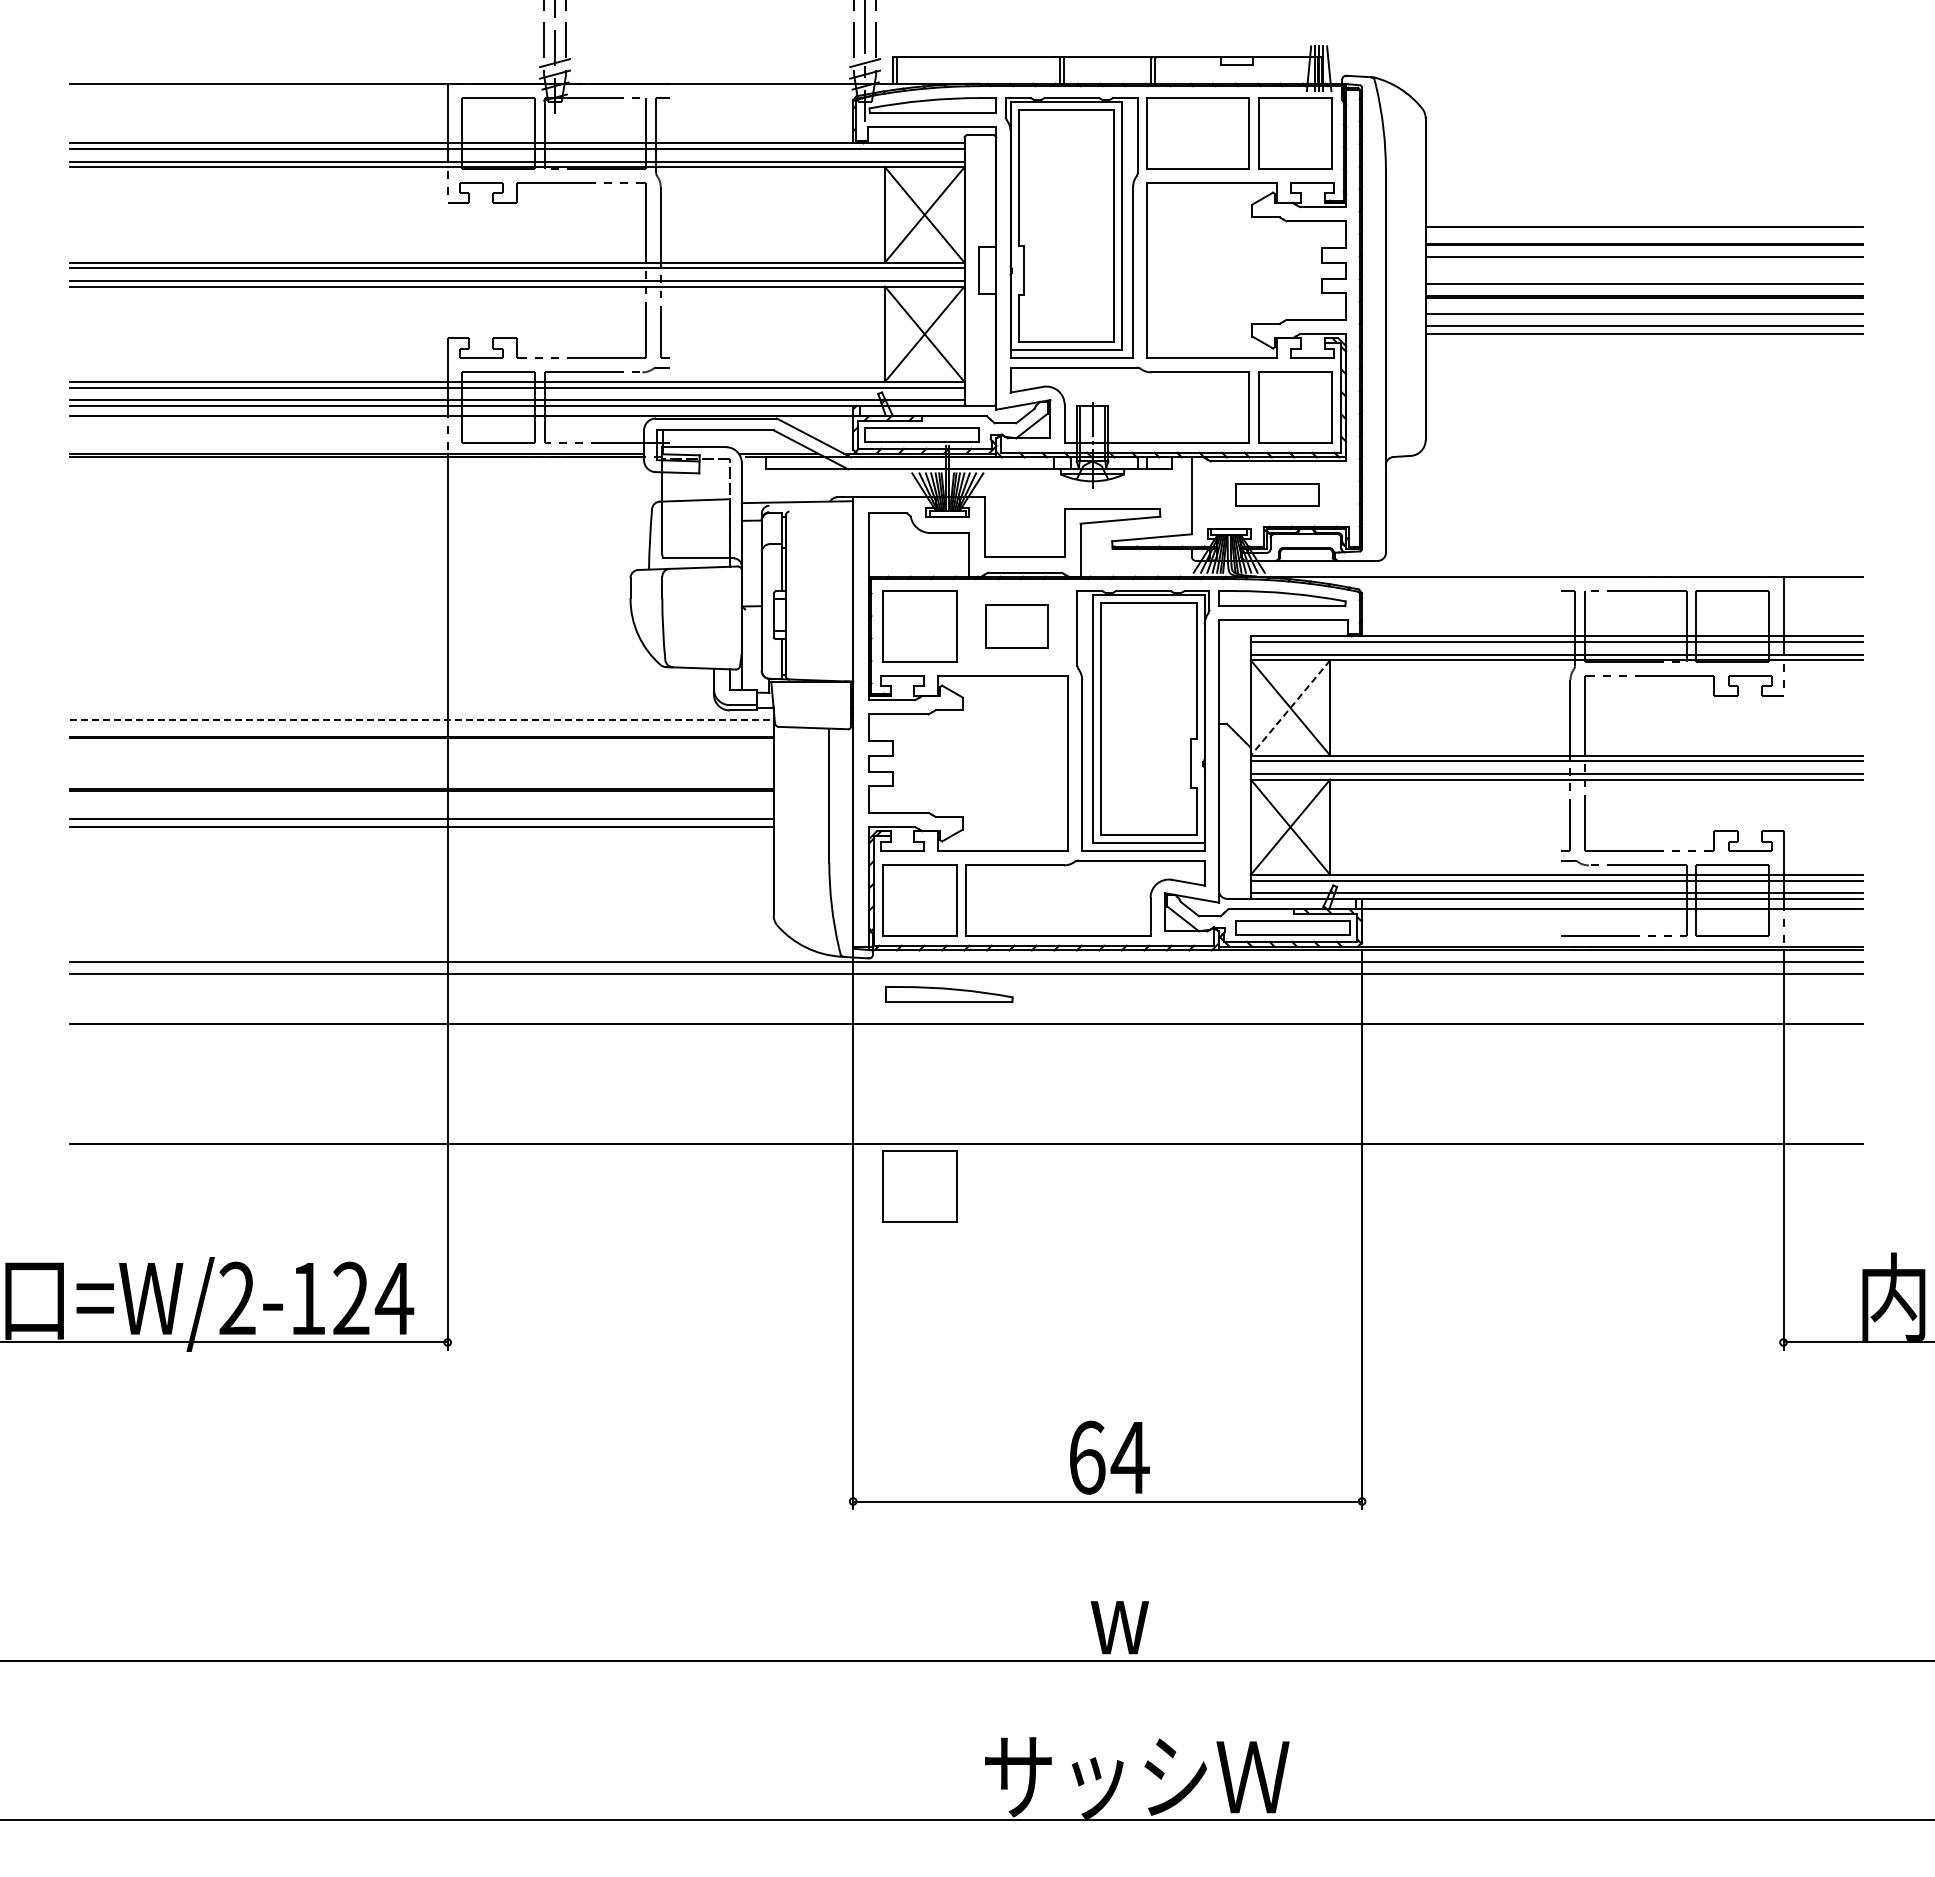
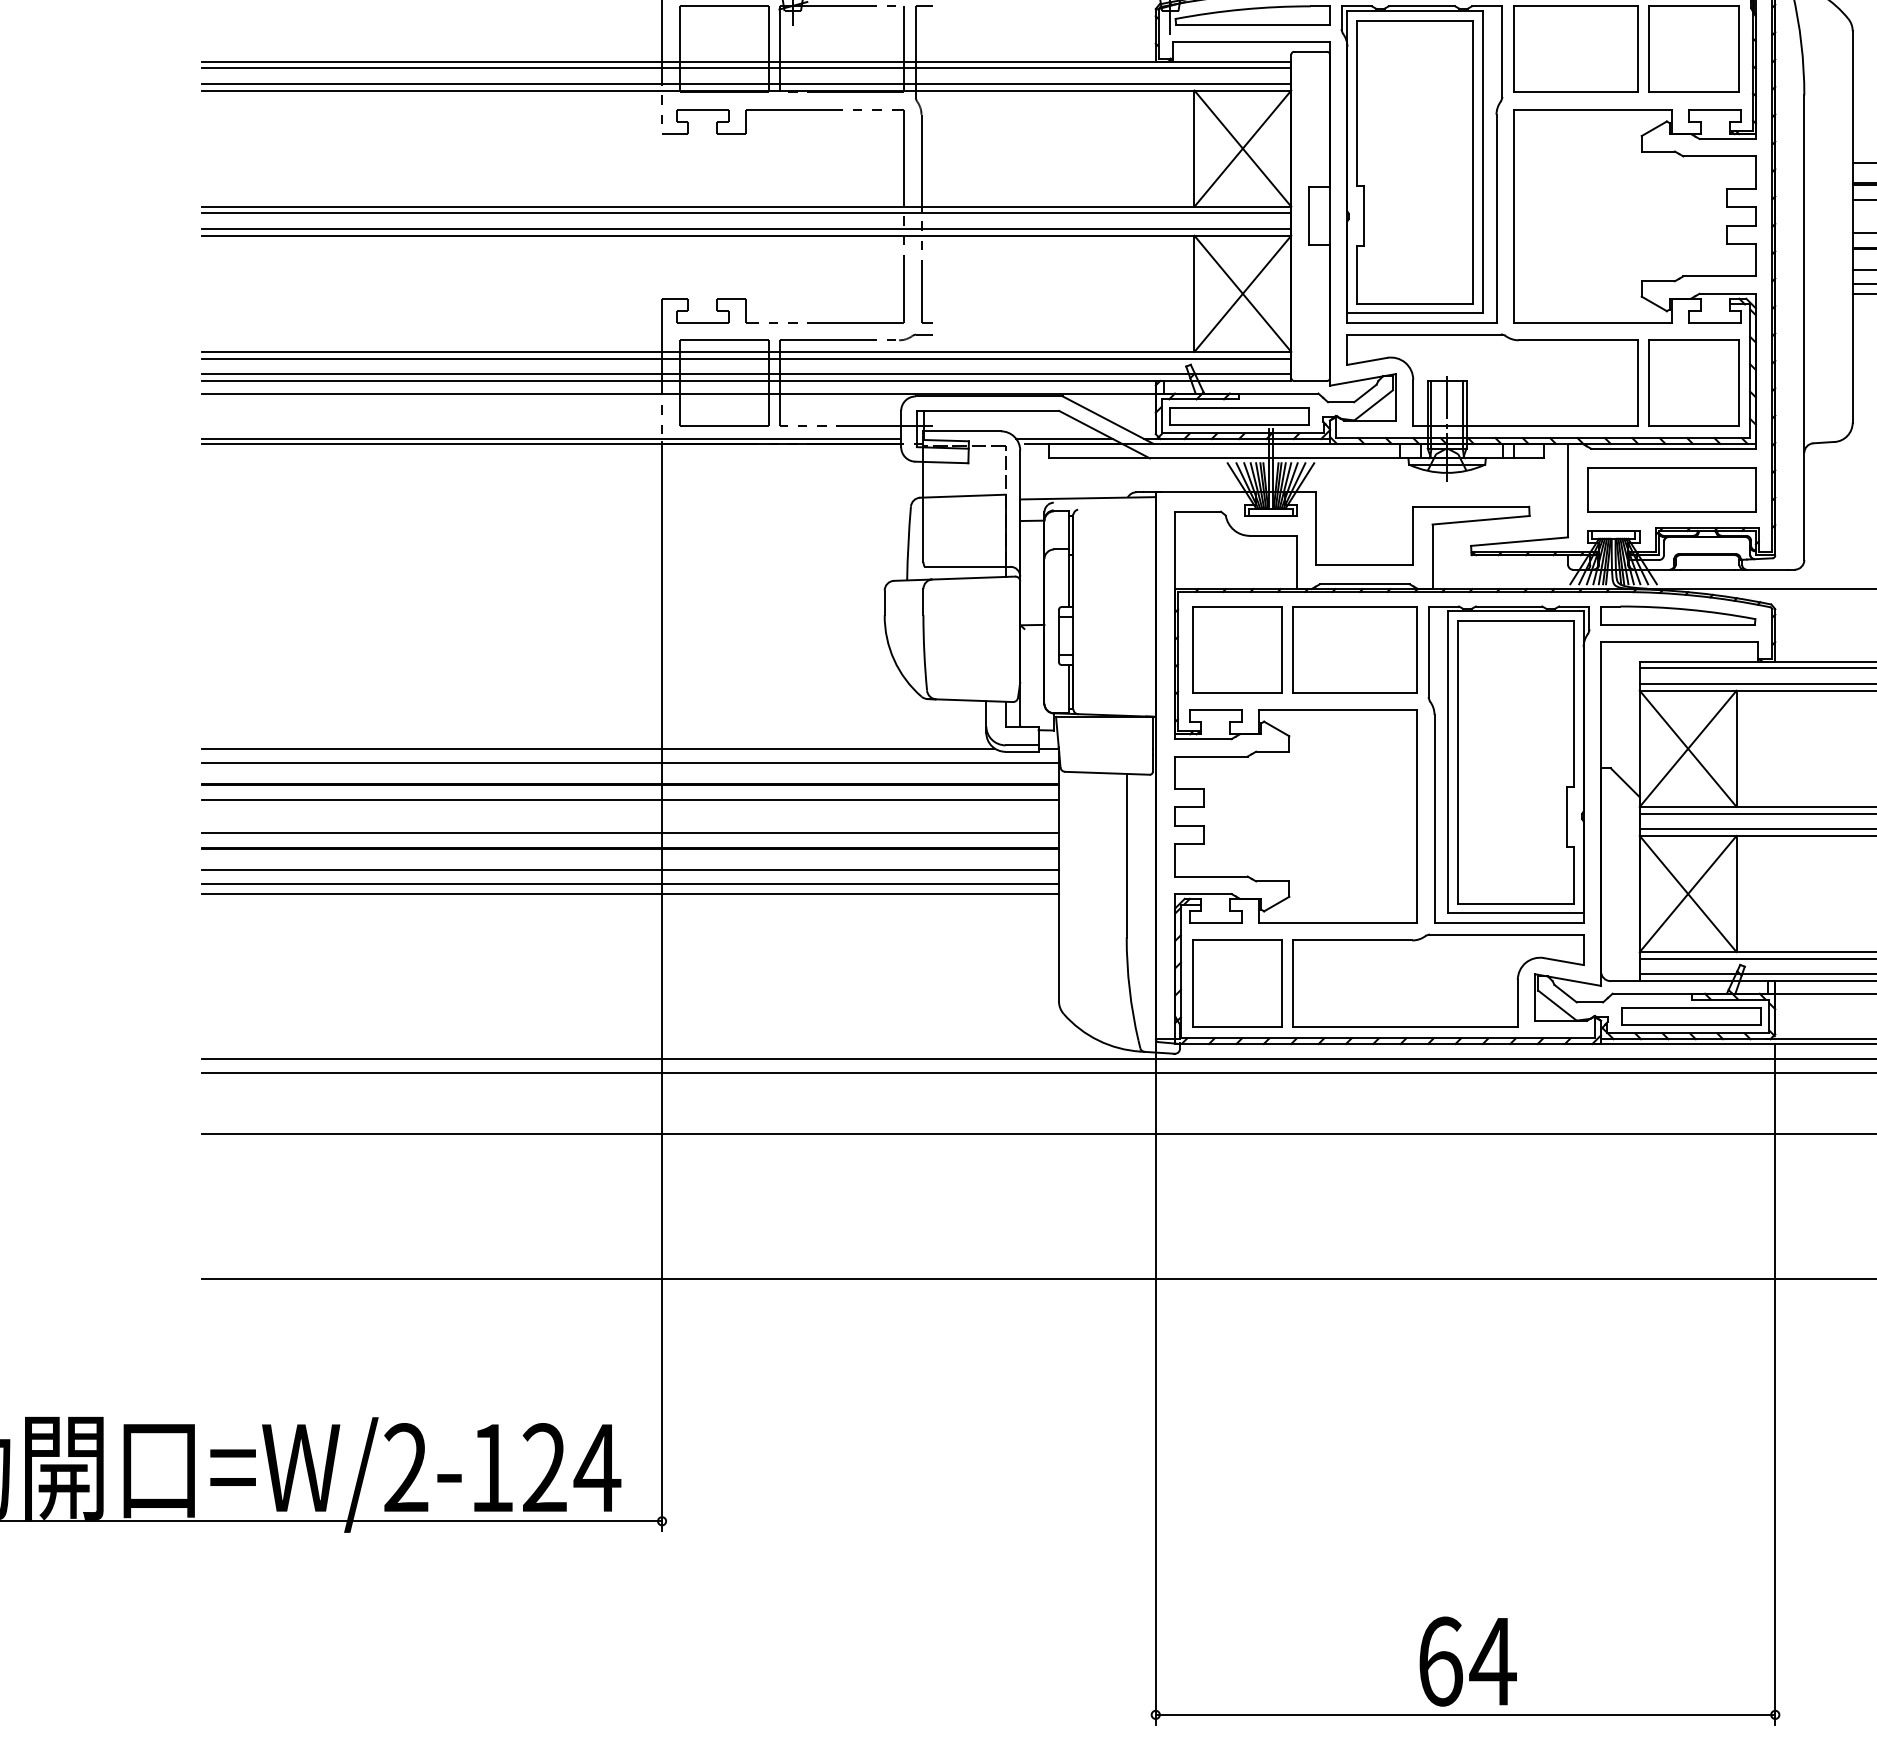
part: (1276, 494) -> (1671, 488), size x1.67
part: (1016, 626) -> (1354, 649), size x1.67
line: (395, 707) -> (598, 748), added
line: (1290, 708) -> (1688, 749), dashed -> solid
line: (421, 719) -> (630, 762), dashed -> solid
line: (421, 750) -> (630, 800), added
line: (421, 777) -> (630, 833), added
line: (421, 807) -> (630, 869), added
part: (949, 994) -> (1273, 1097), removed
part: (919, 1186) -> (1236, 1331), removed

